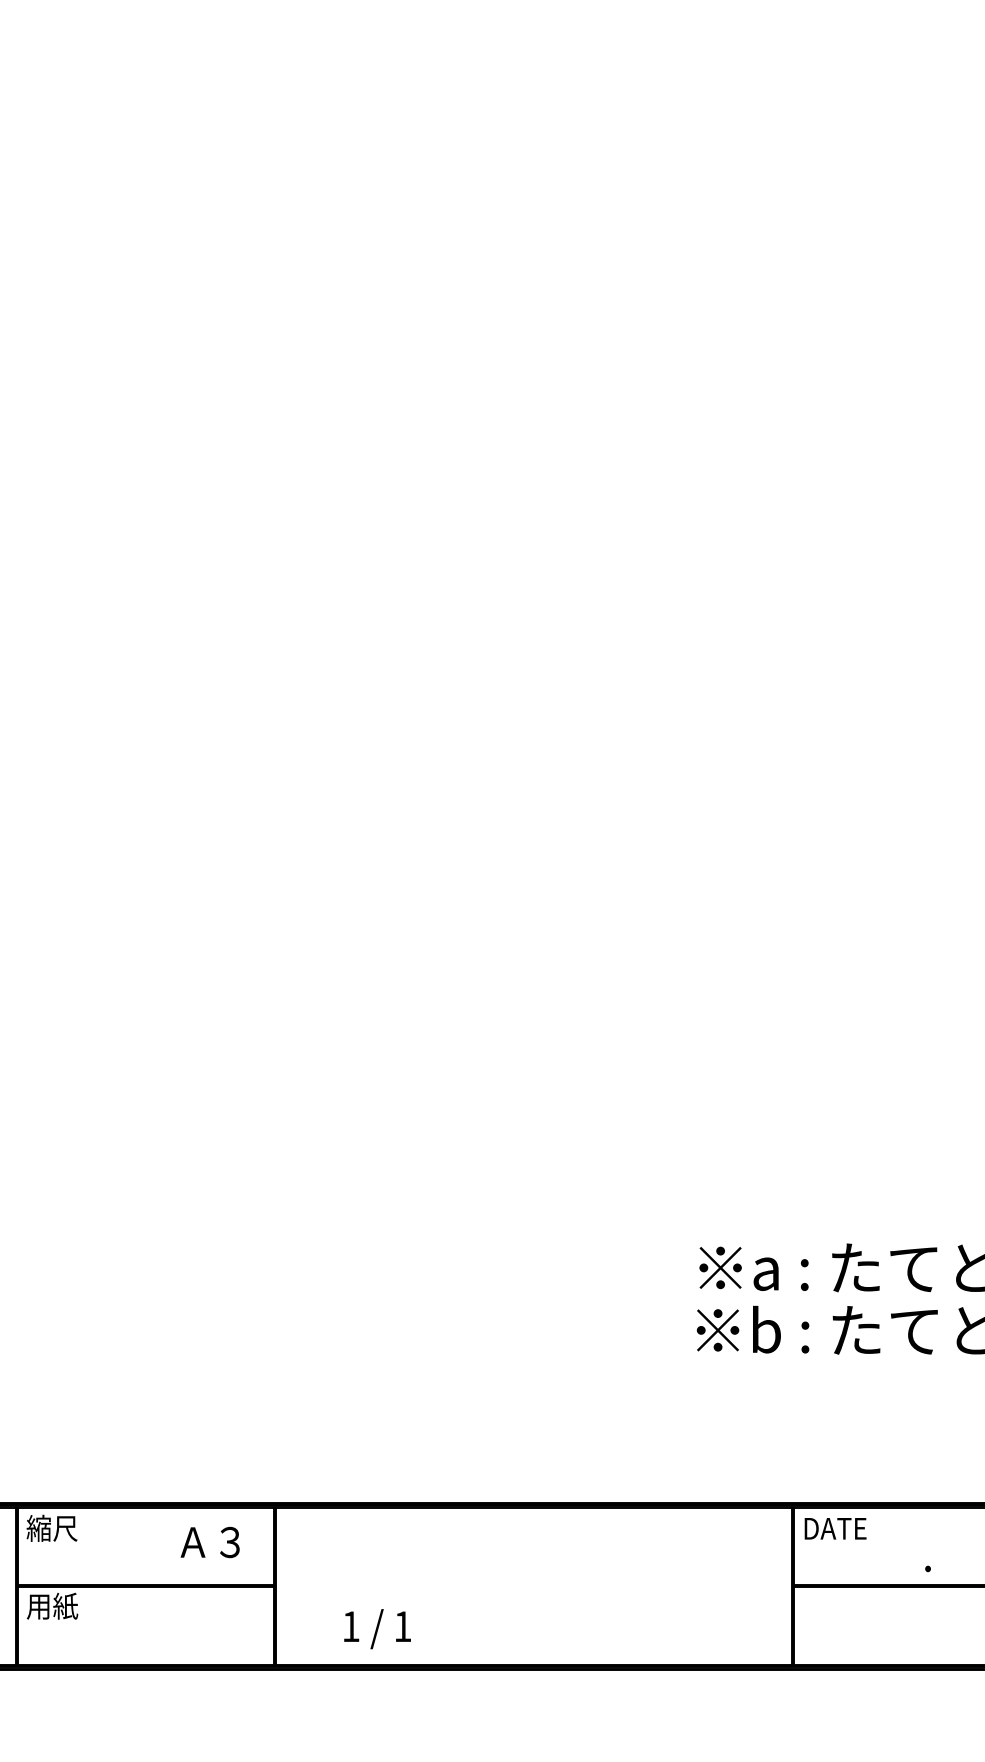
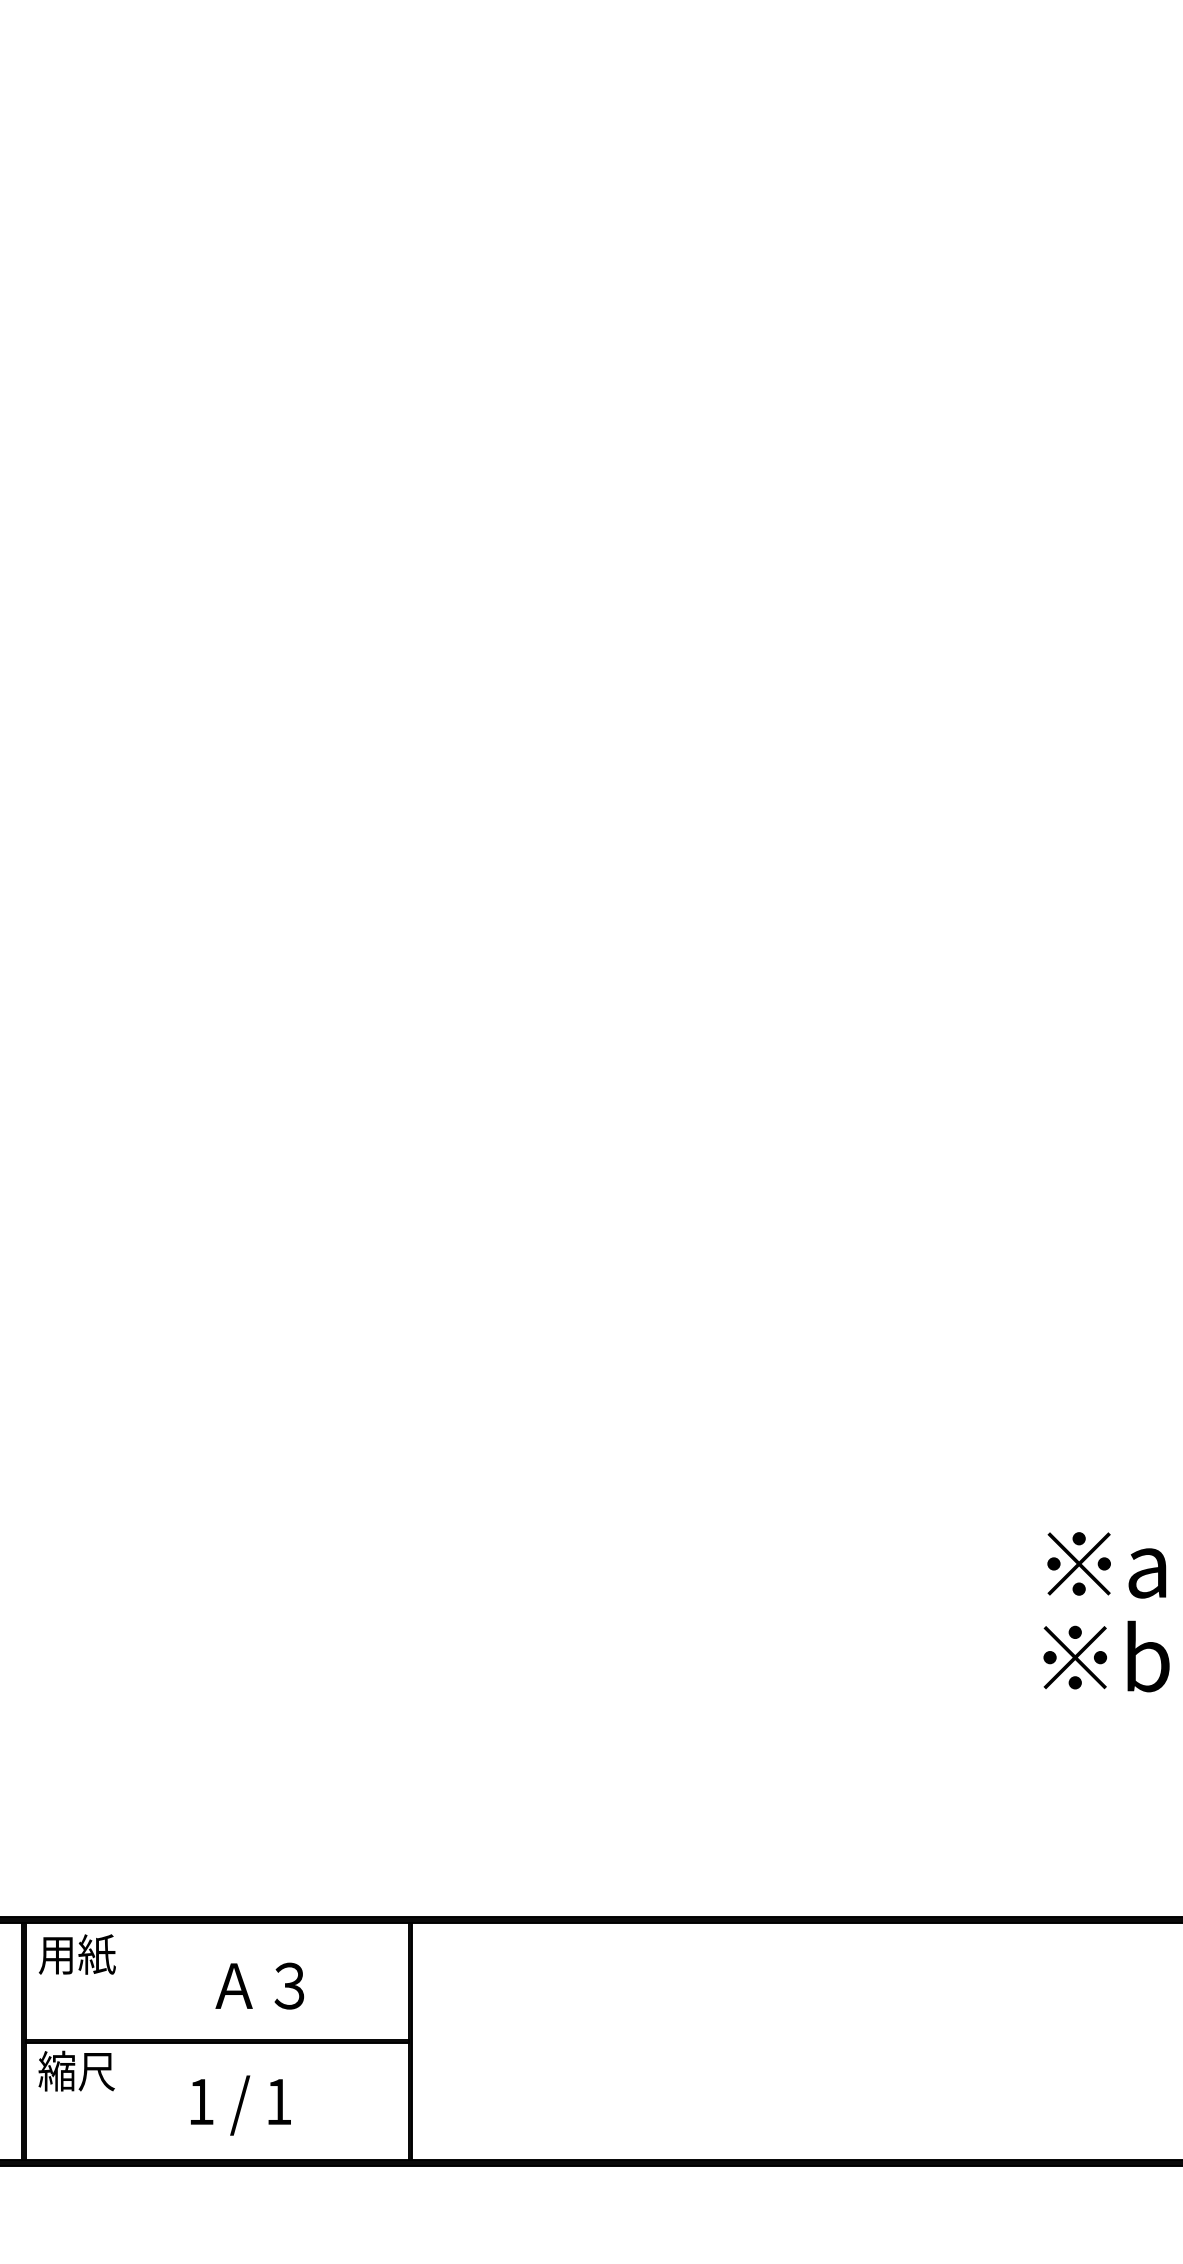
text: (52, 1527) -> (77, 1953), 縮尺 -> 用紙
text: (209, 1542) -> (258, 1986), moved
text: (52, 1605) -> (77, 2070), 用紙 -> 縮尺
text: (377, 1629) -> (240, 2106), moved

